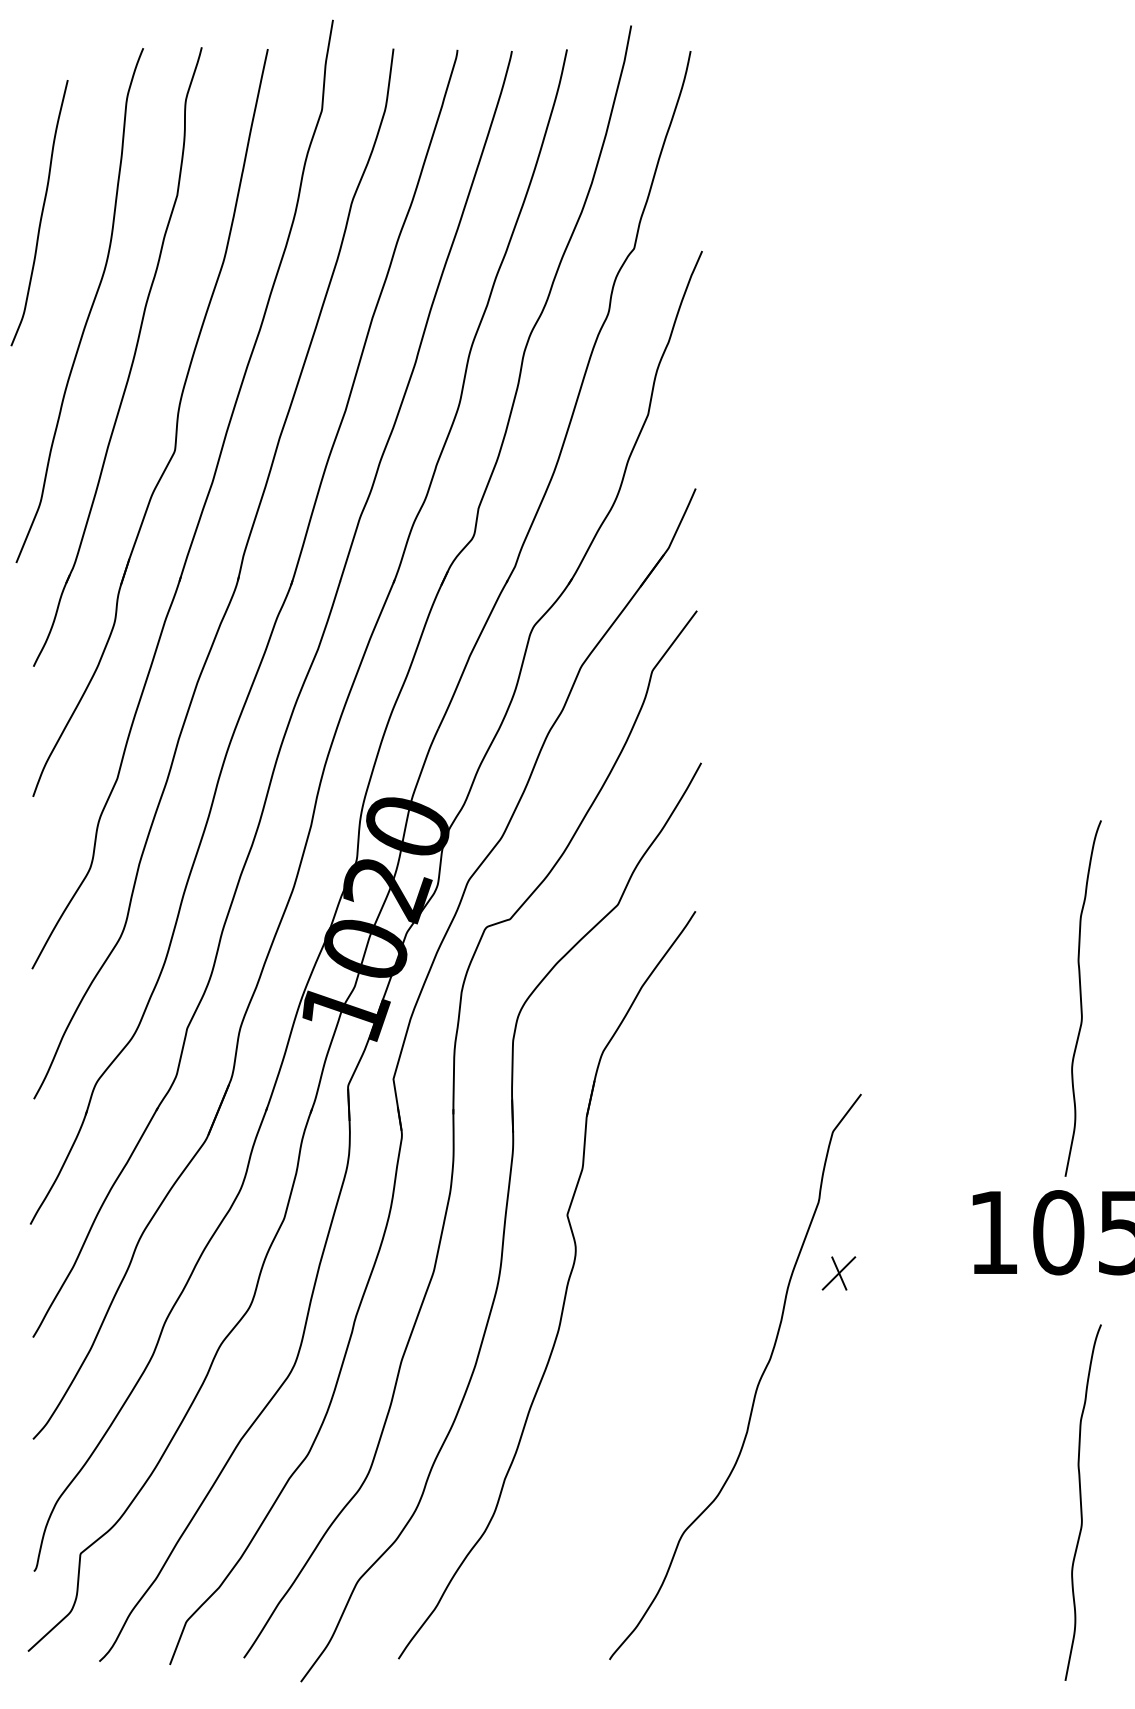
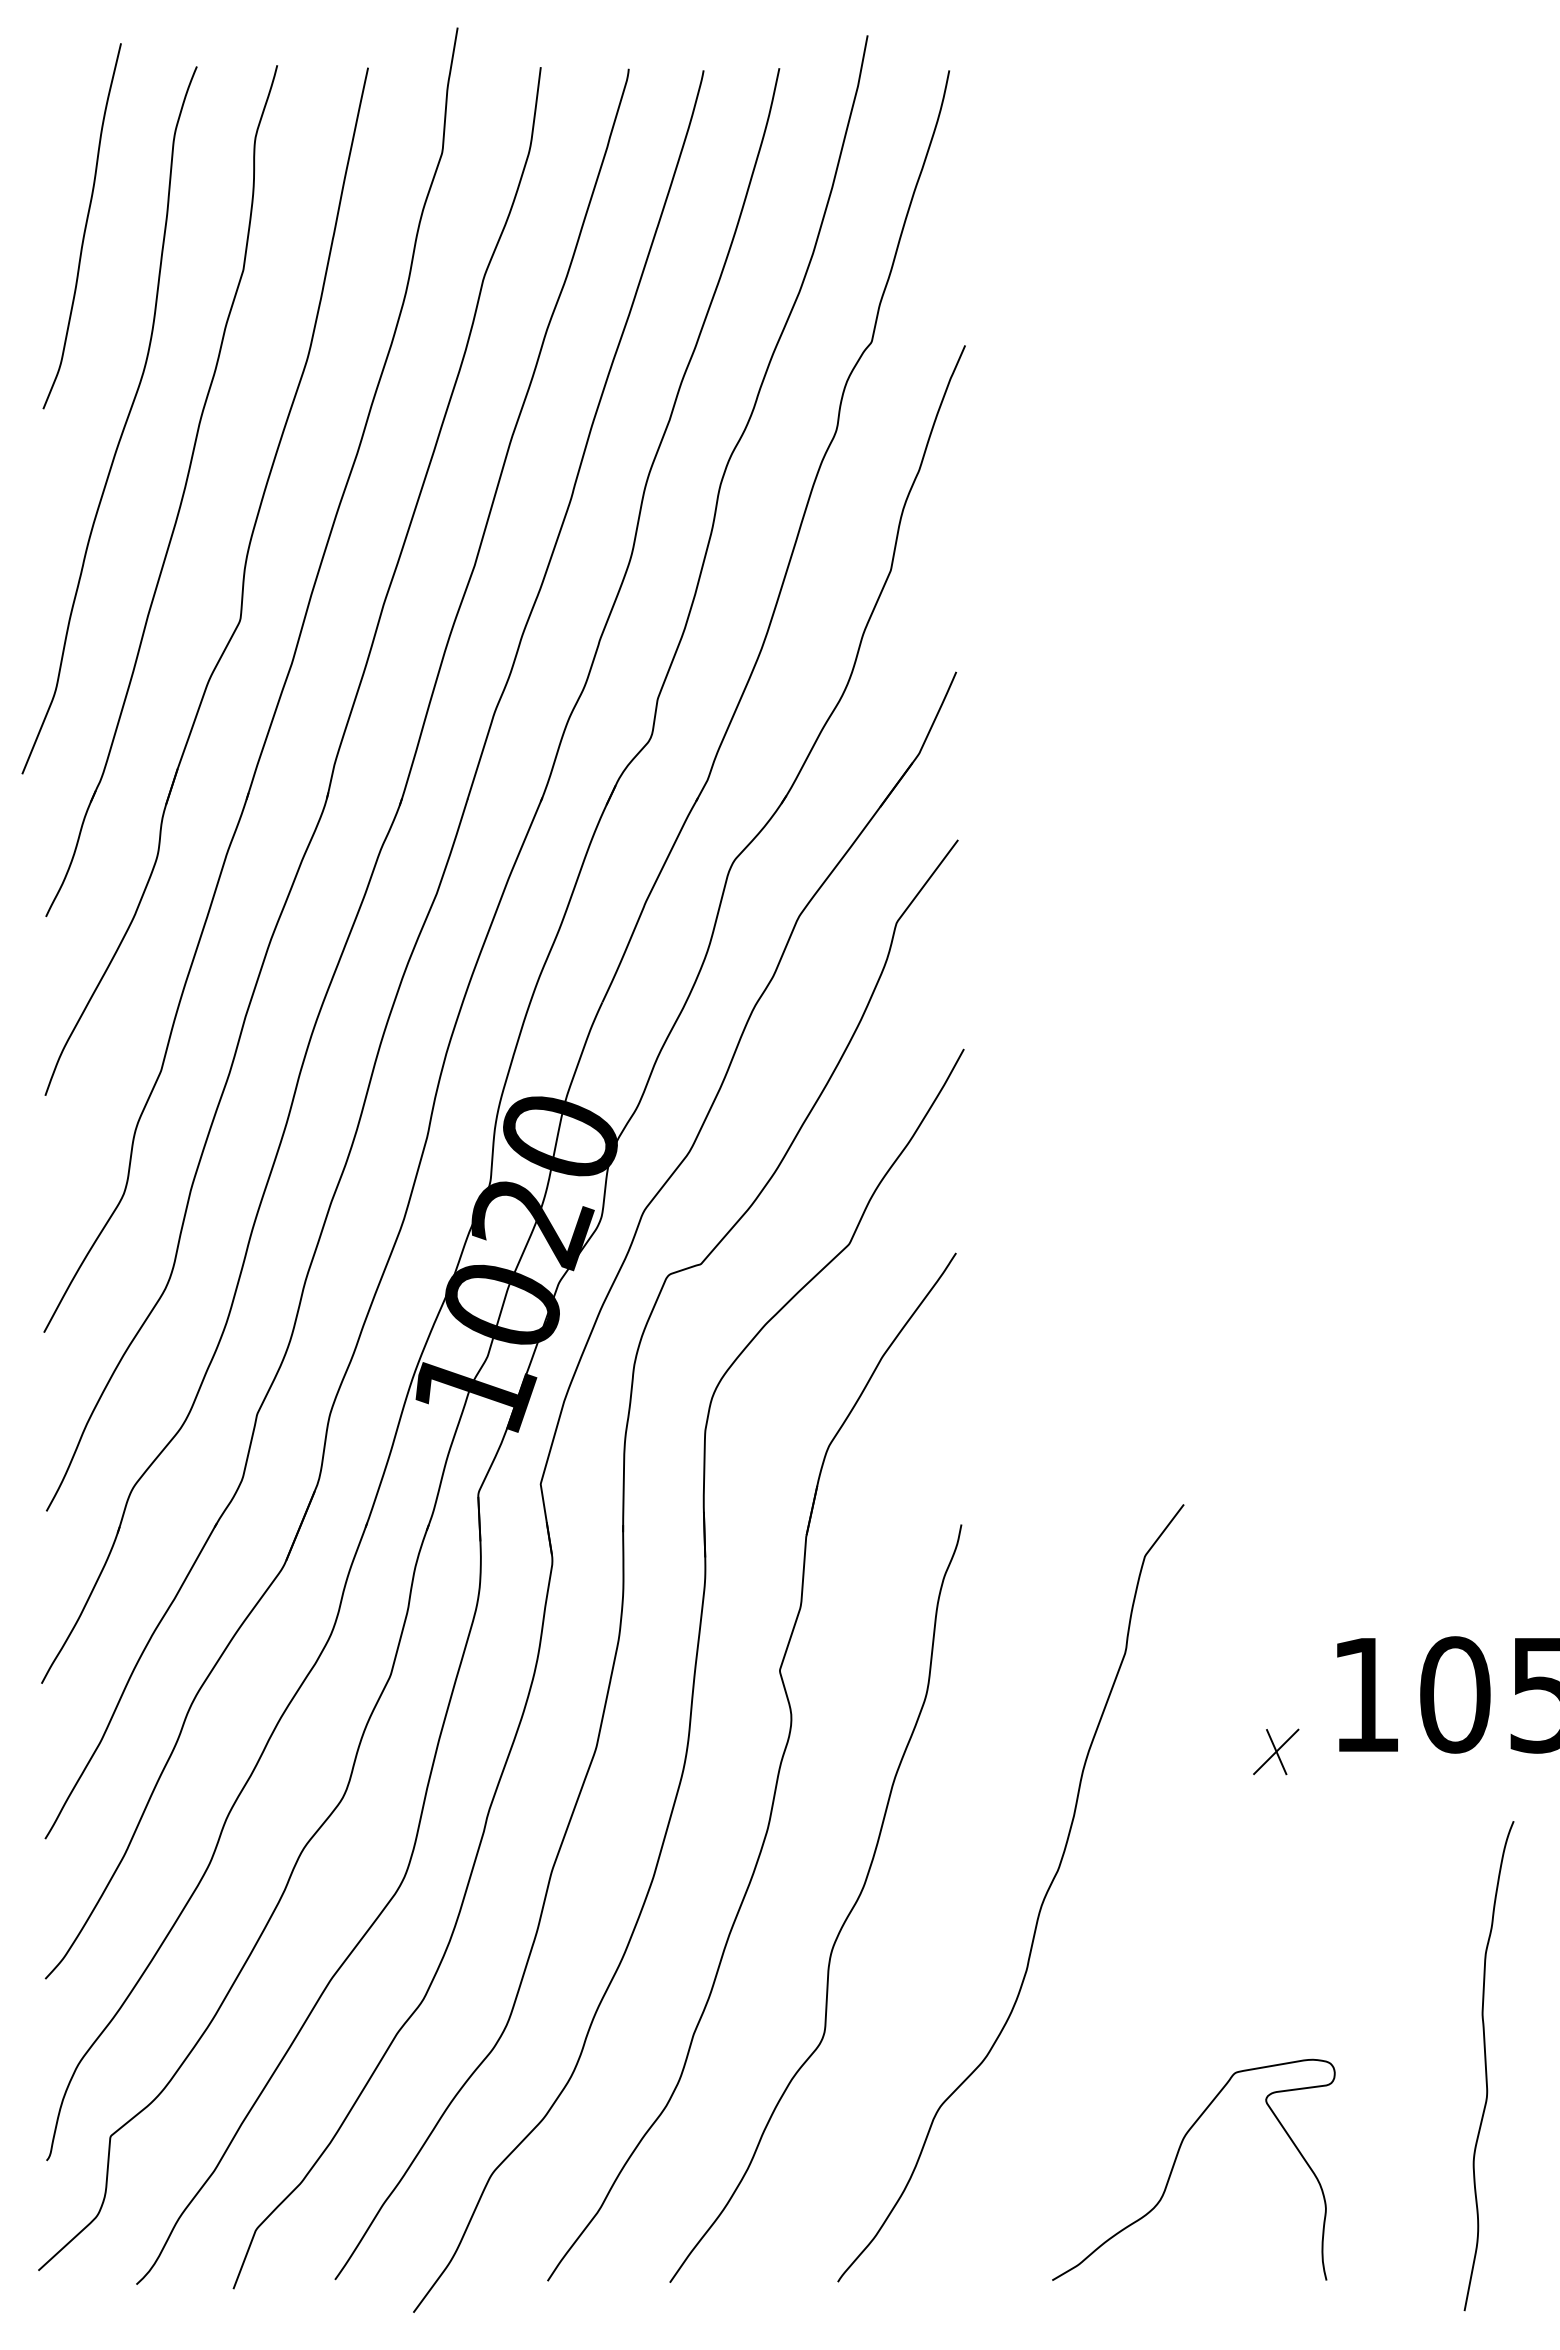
curve: (41, 213) -> (84, 226), moved
curve: (1081, 998) -> (1486, 1373), removed
part: (839, 1273) -> (1276, 1751), moved
curve: (615, 1395) -> (845, 1918), added
curve: (855, 1573) -> (1175, 2163), added

